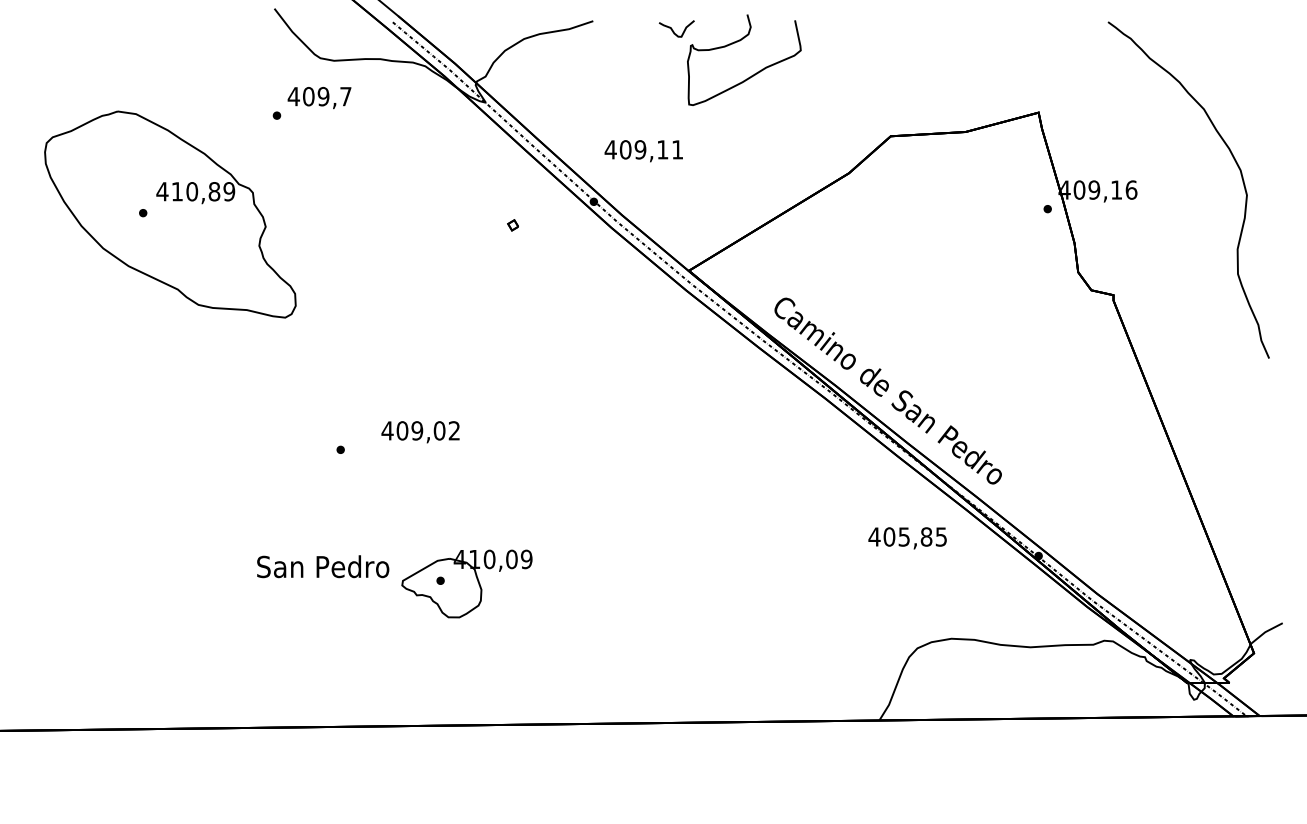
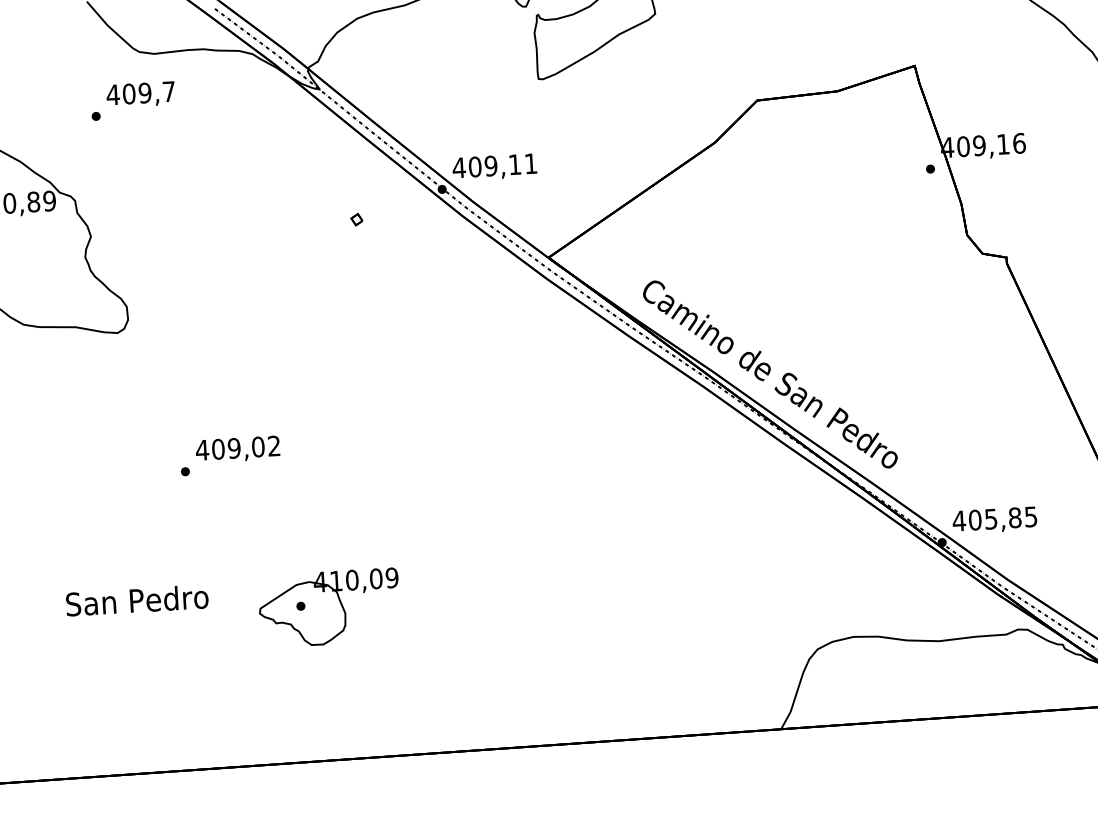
text: (643, 151) -> (494, 167), moved
text: (420, 432) -> (237, 449), moved
text: (907, 538) -> (994, 520), moved
text: (323, 566) -> (137, 600), moved

